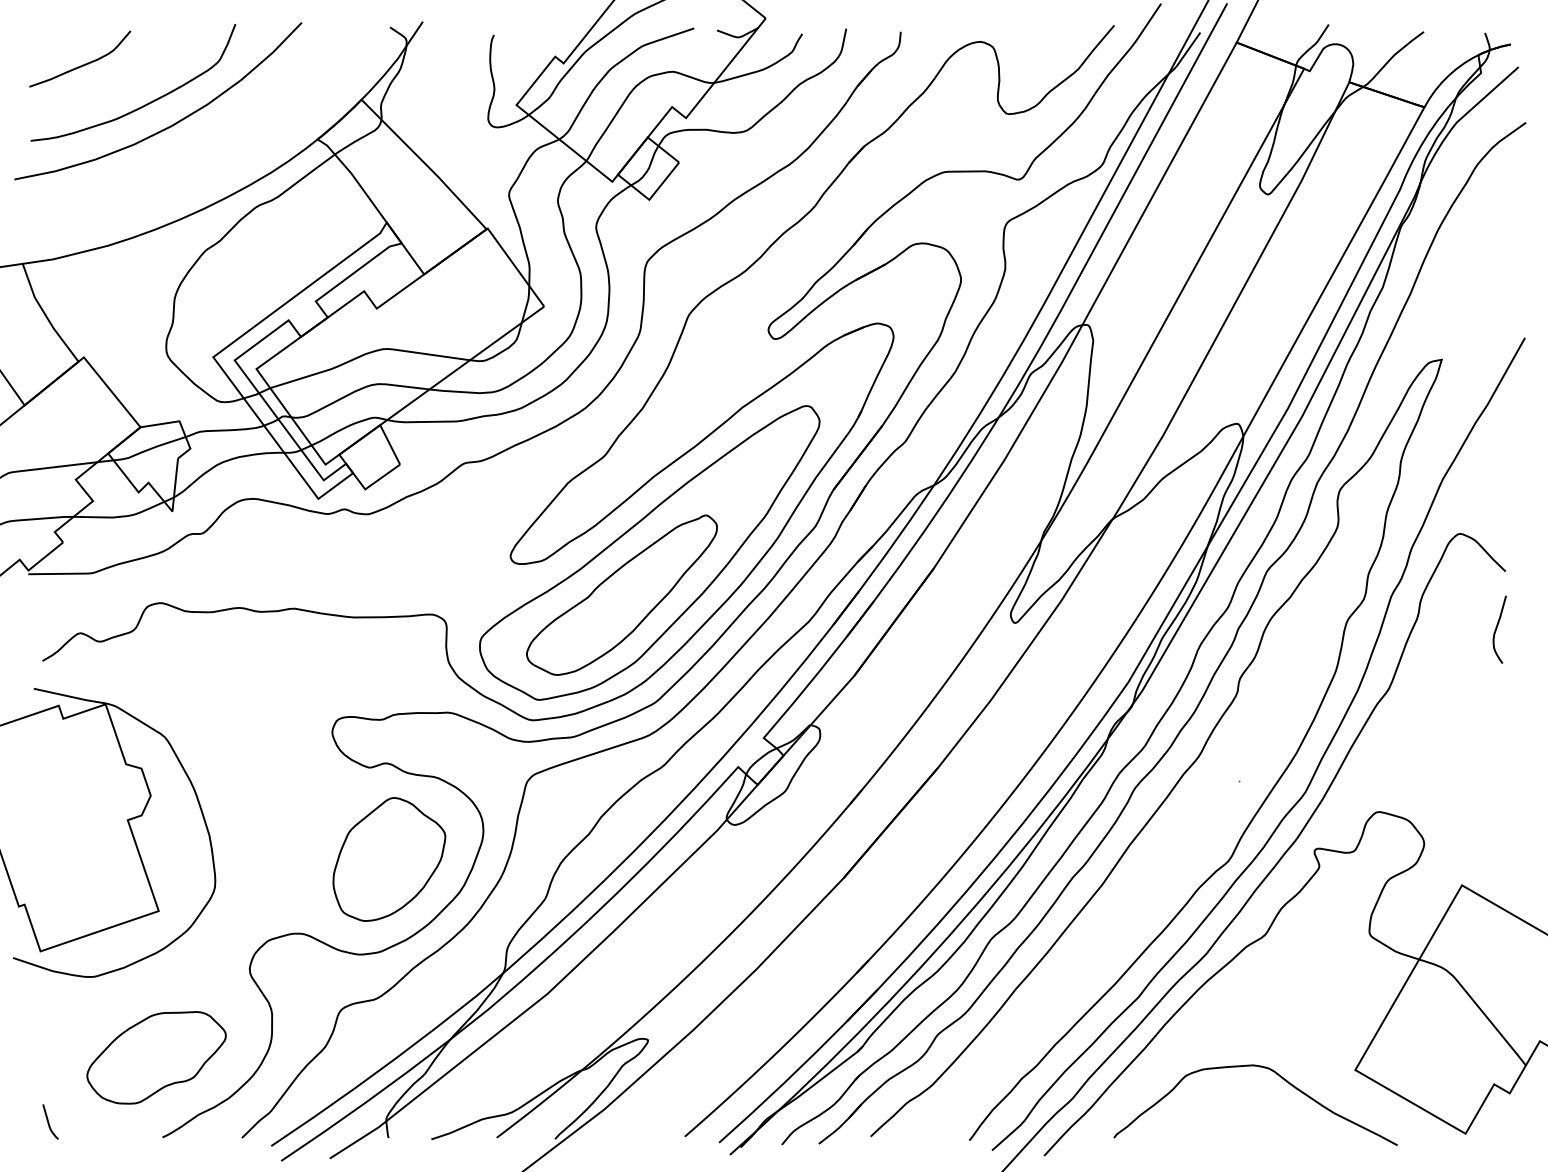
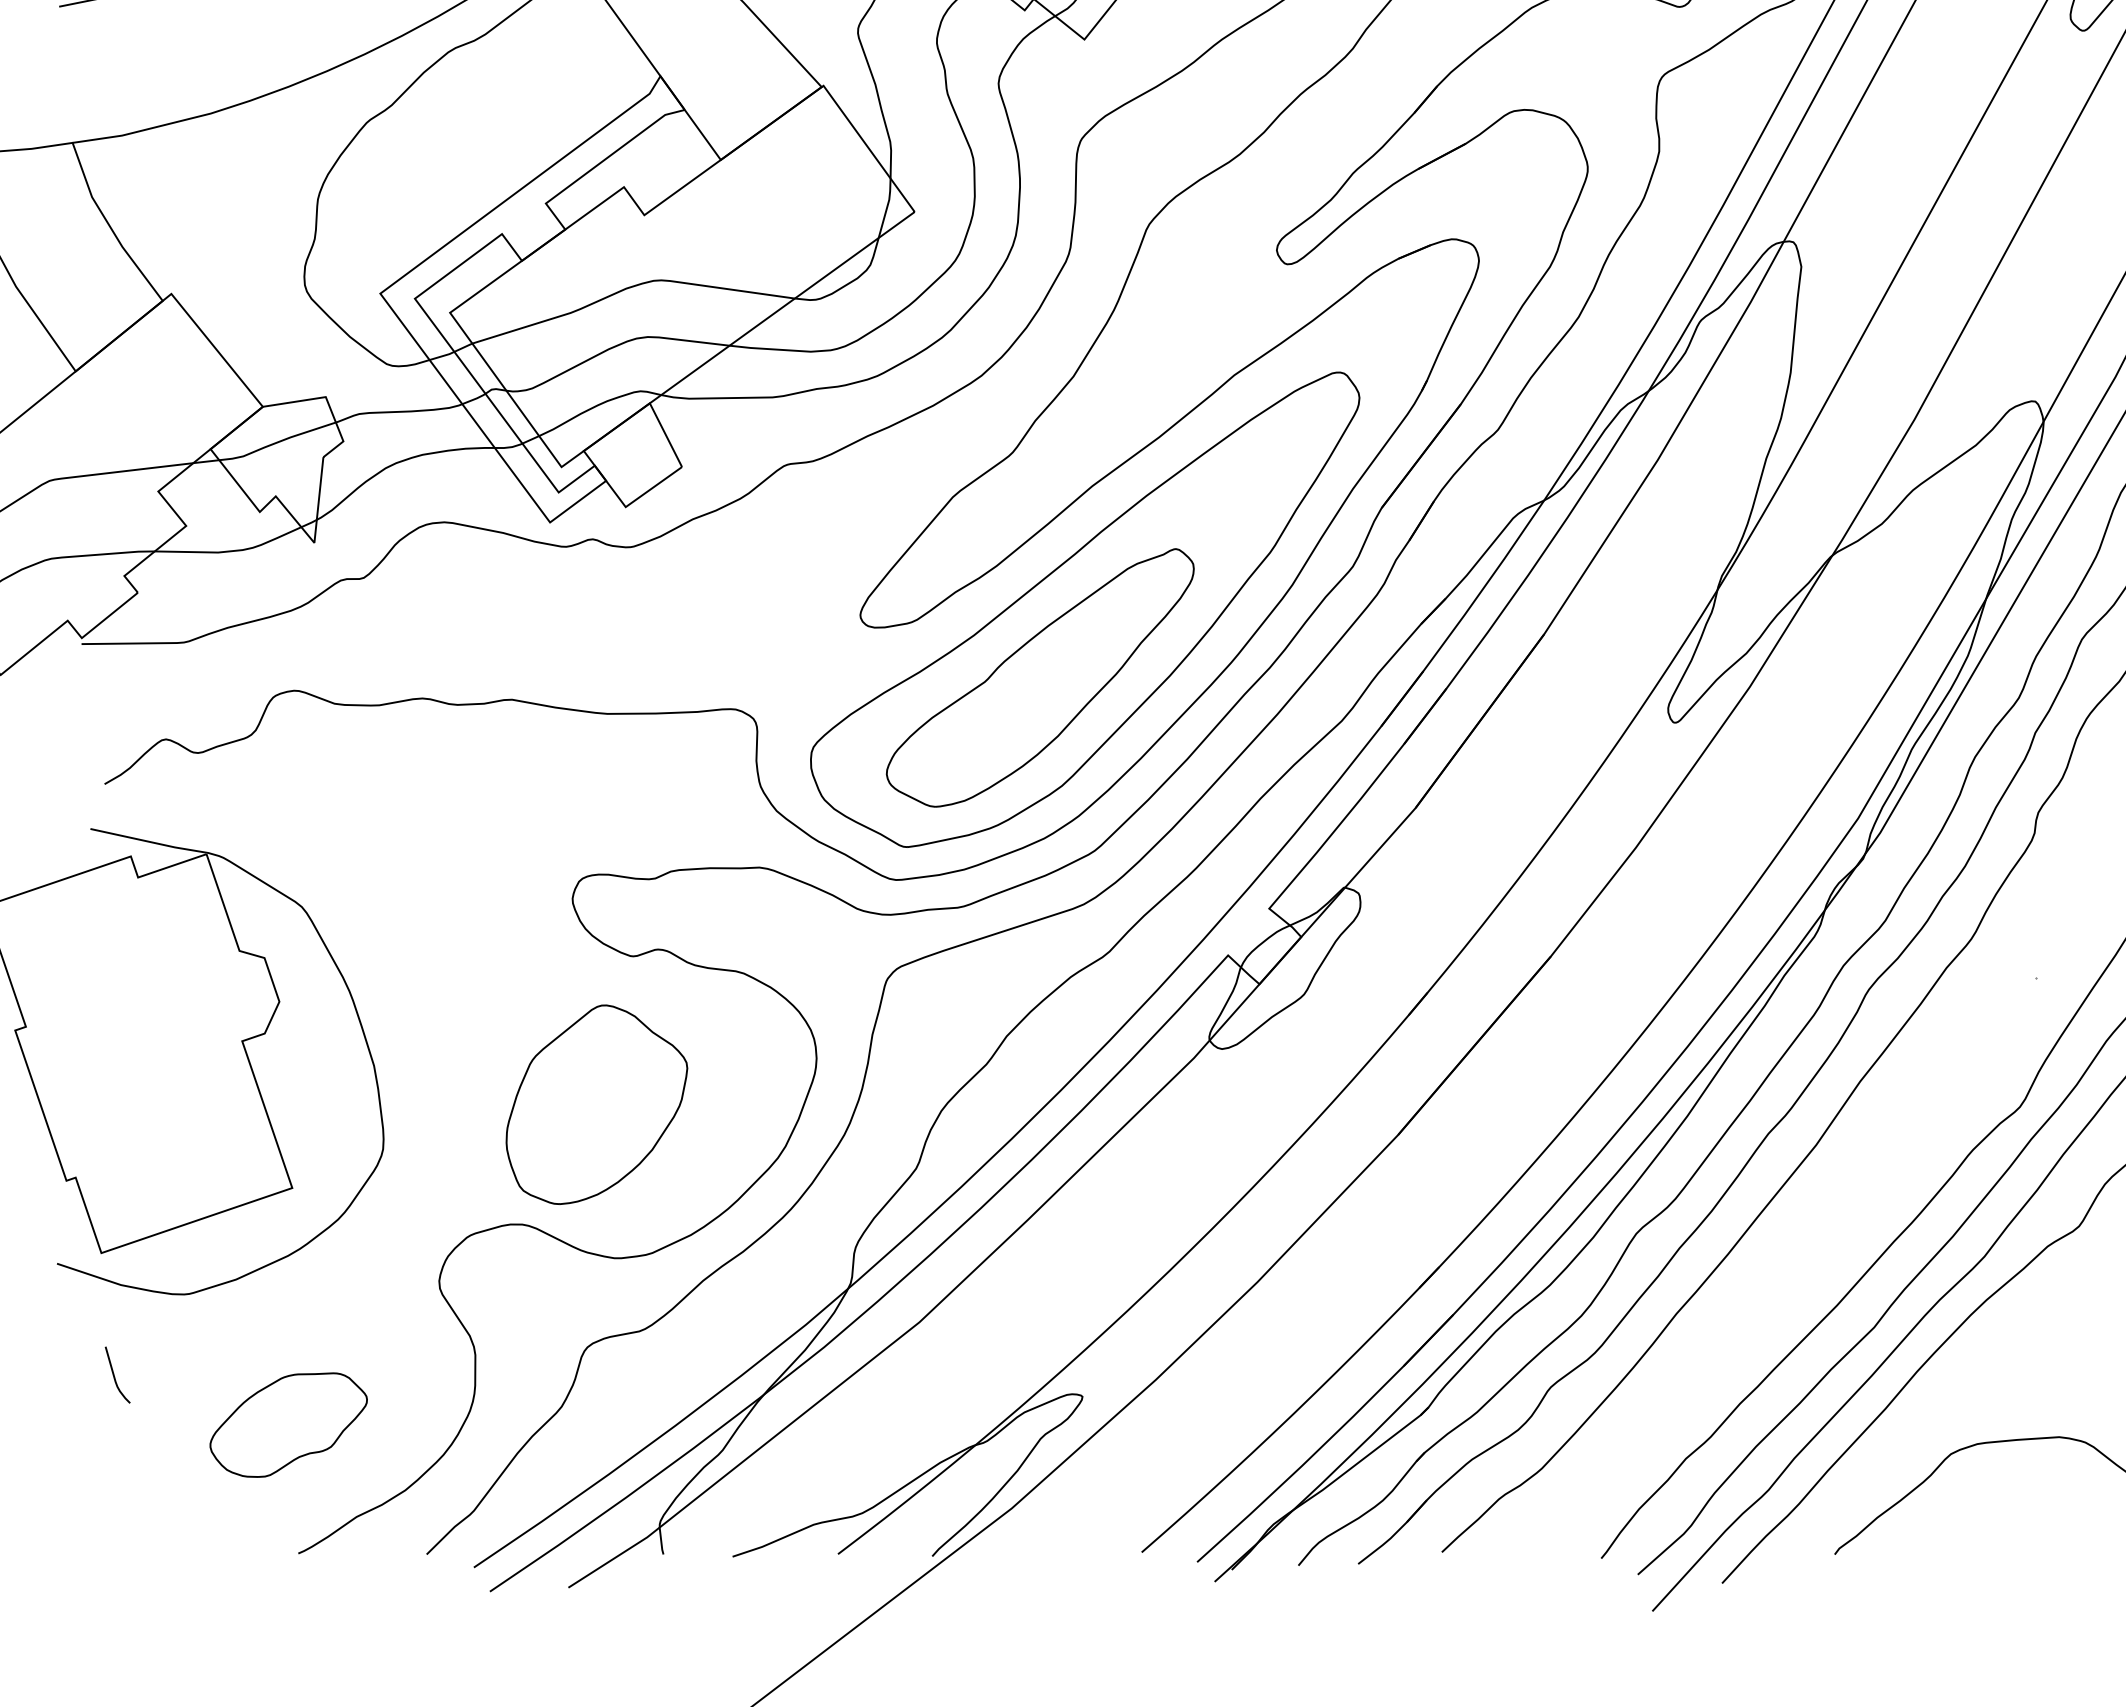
part: (389, 859) -> (597, 1104), moved
part: (156, 1057) -> (288, 1424), size x0.7
curve: (49, 1122) -> (115, 1376), moved

